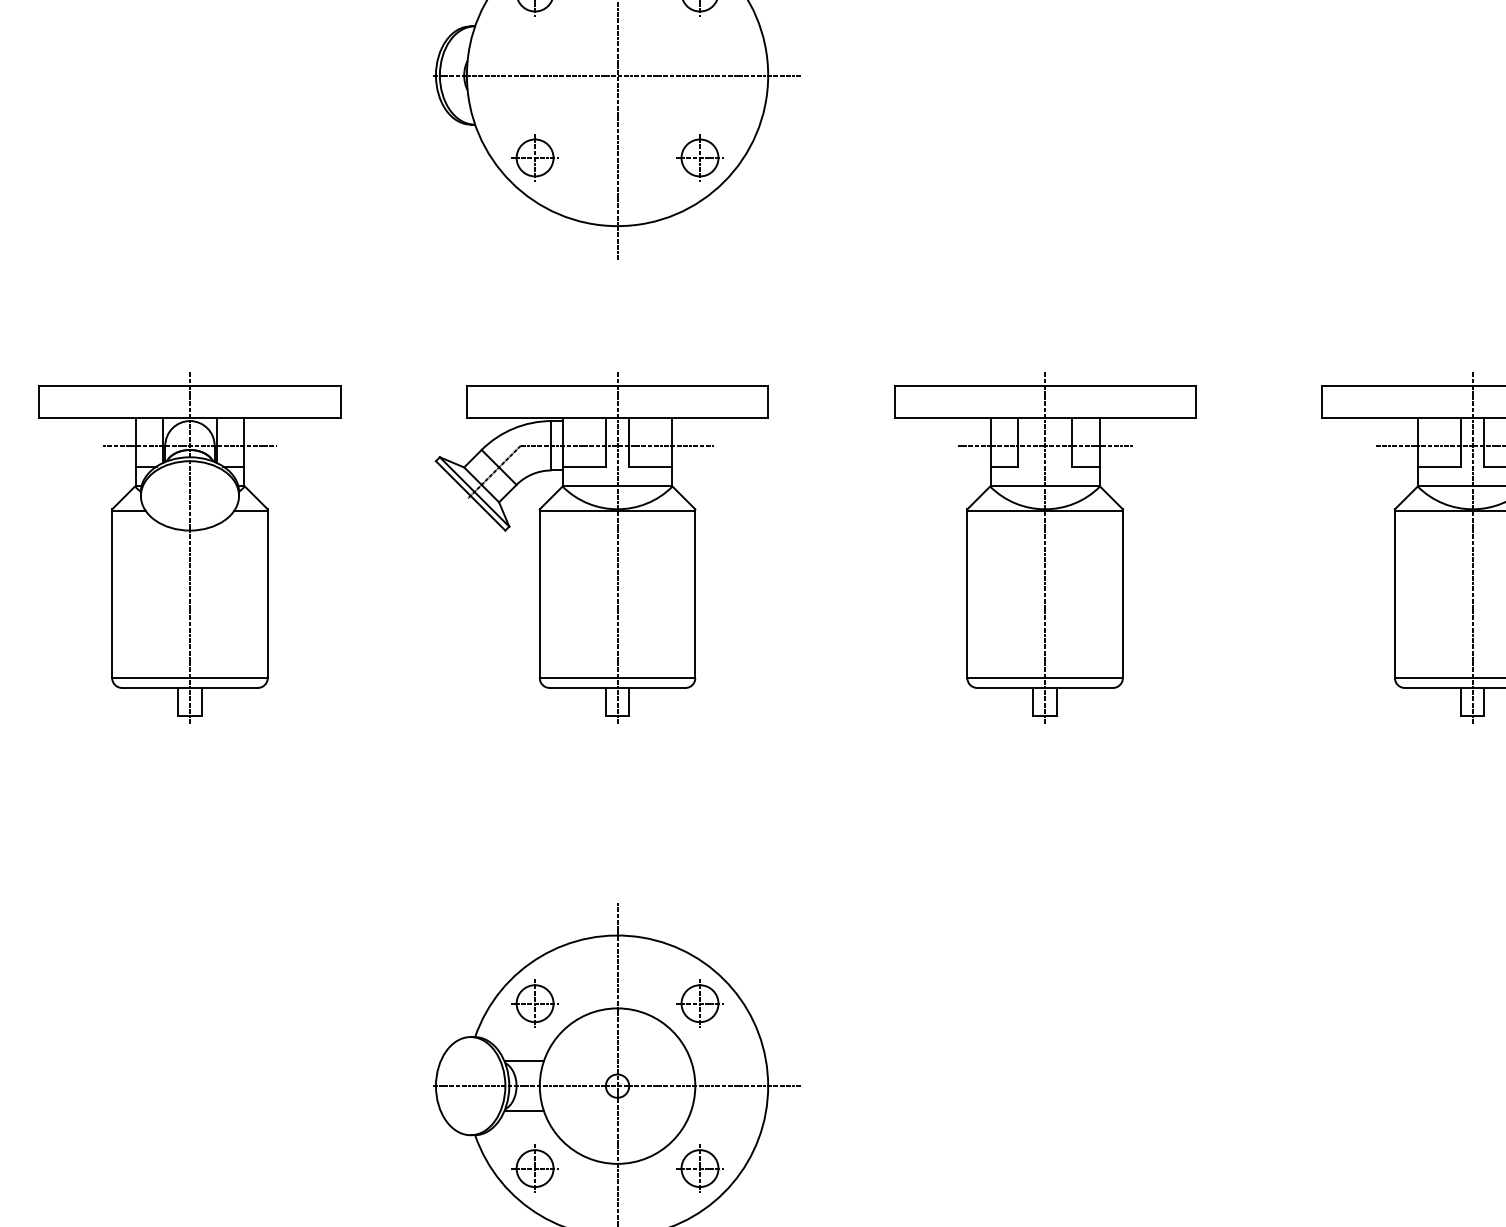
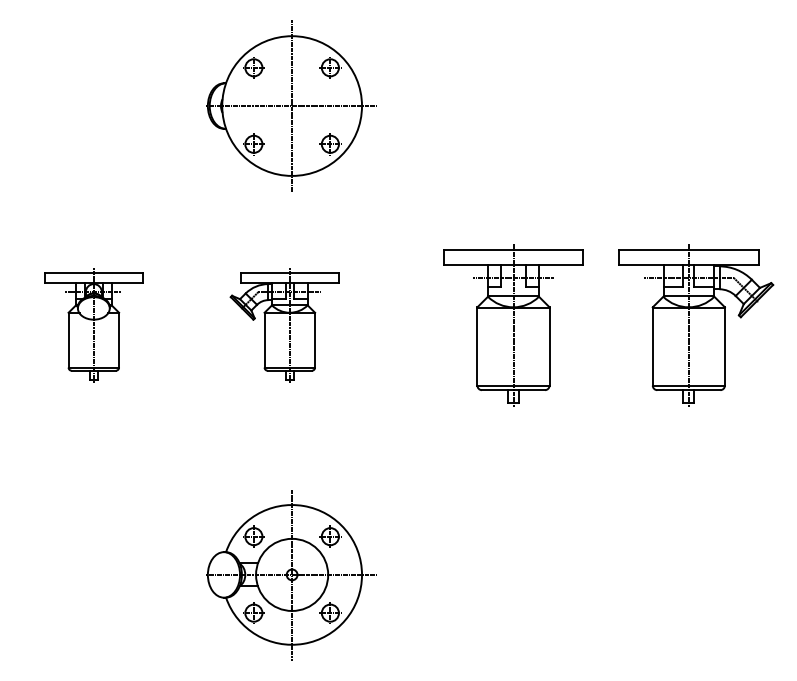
part: (189, 548) -> (93, 325), size x0.7
part: (601, 548) -> (284, 325), size x0.7
part: (1045, 548) -> (513, 325), moved

